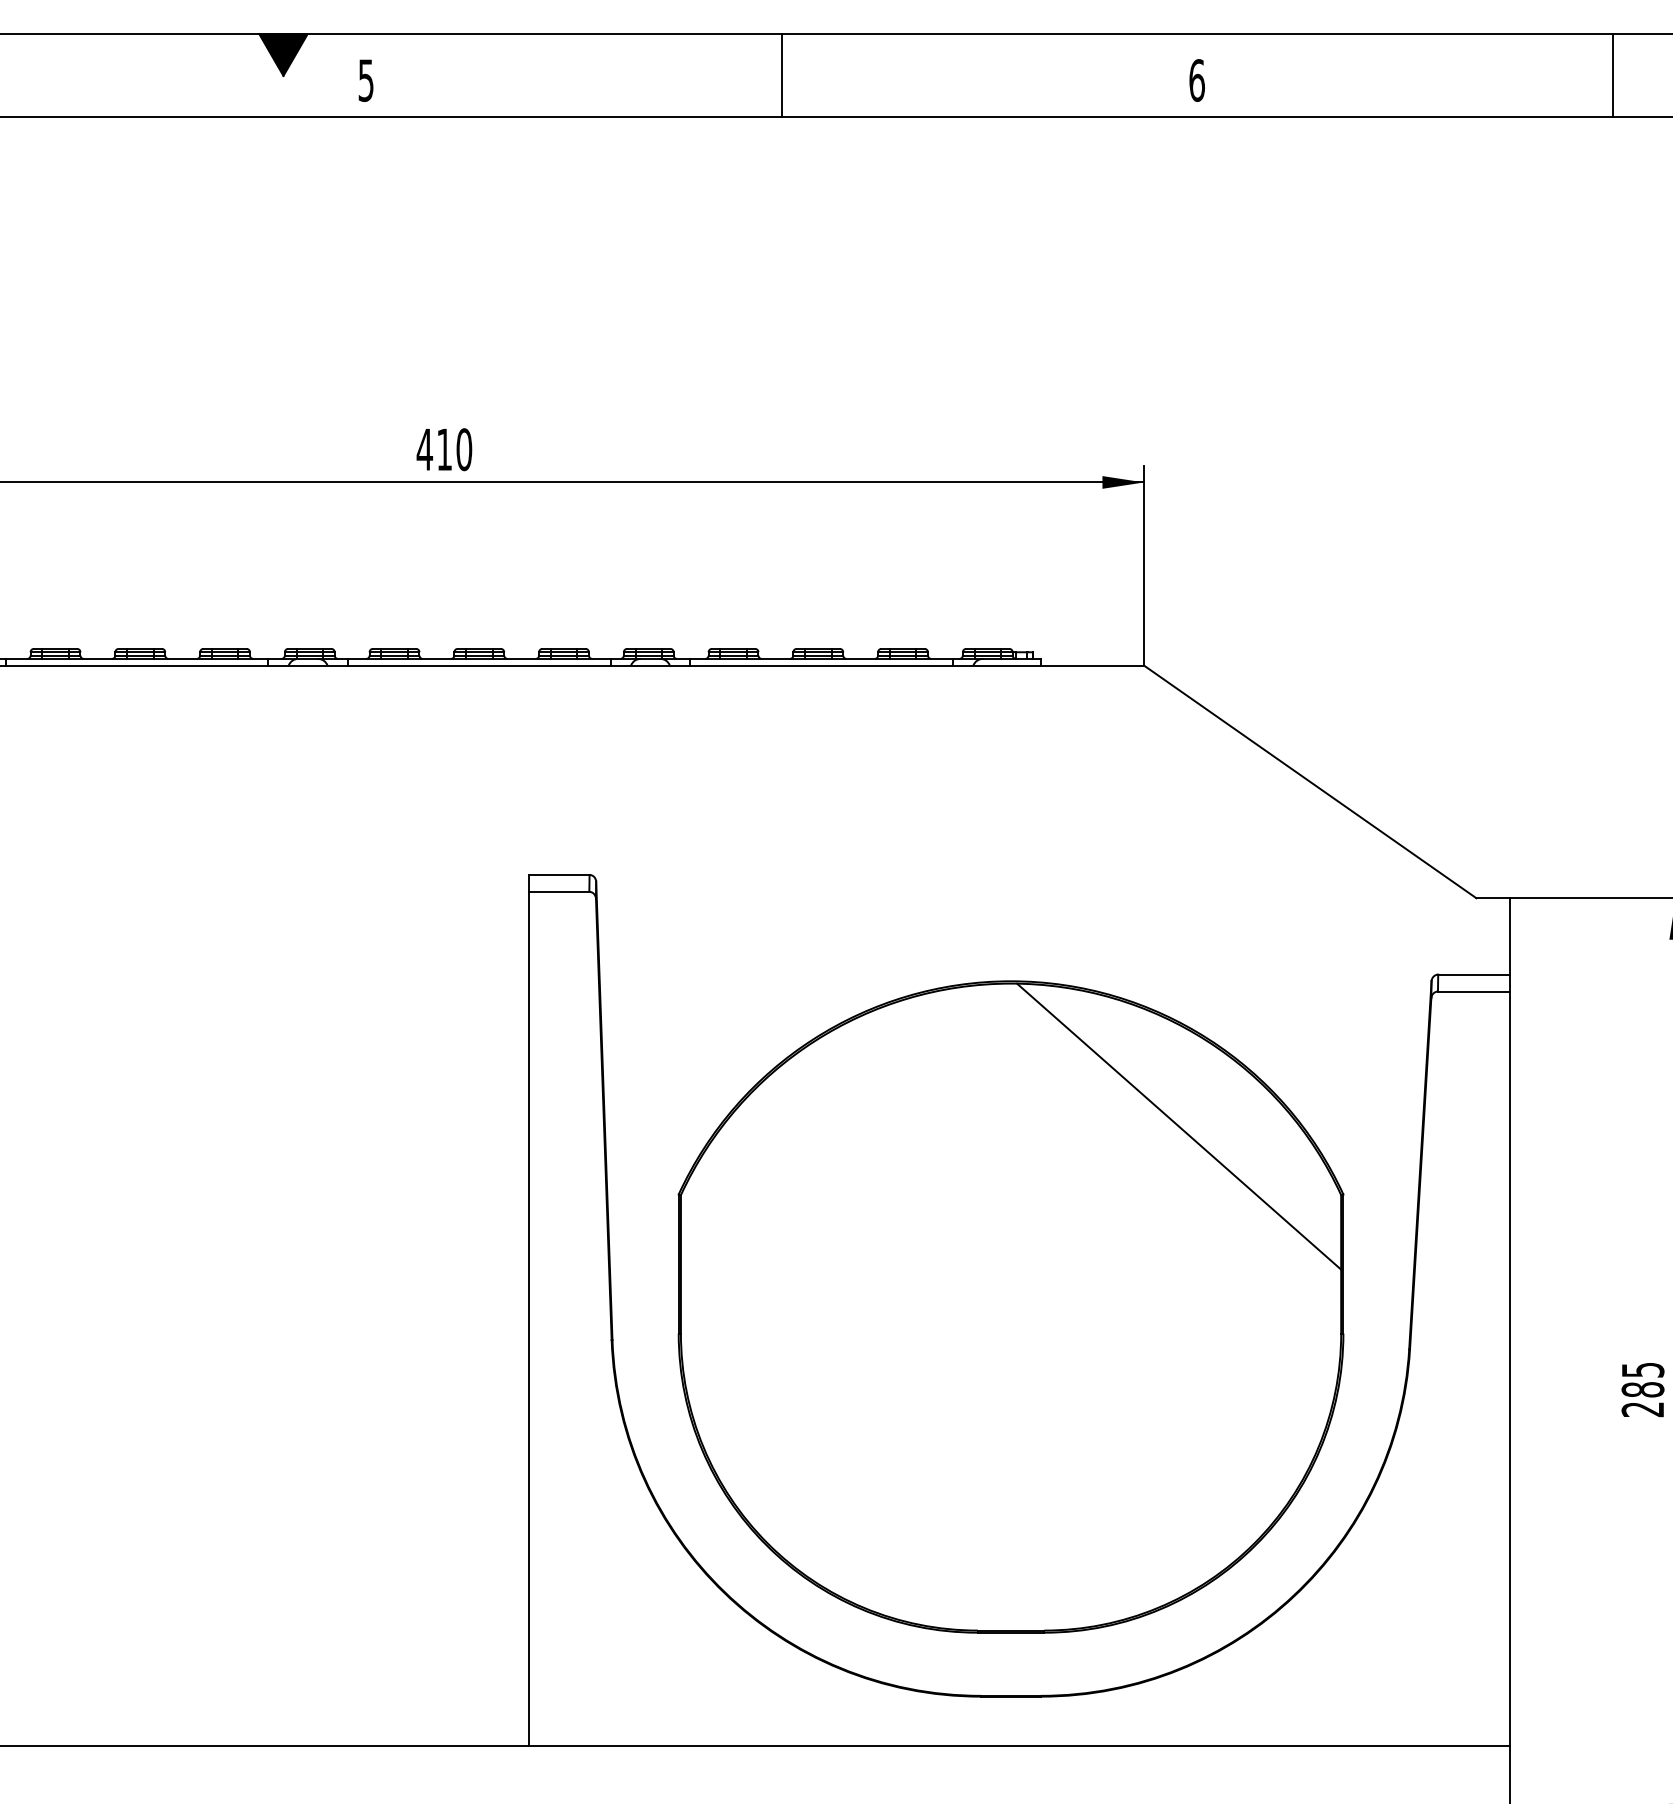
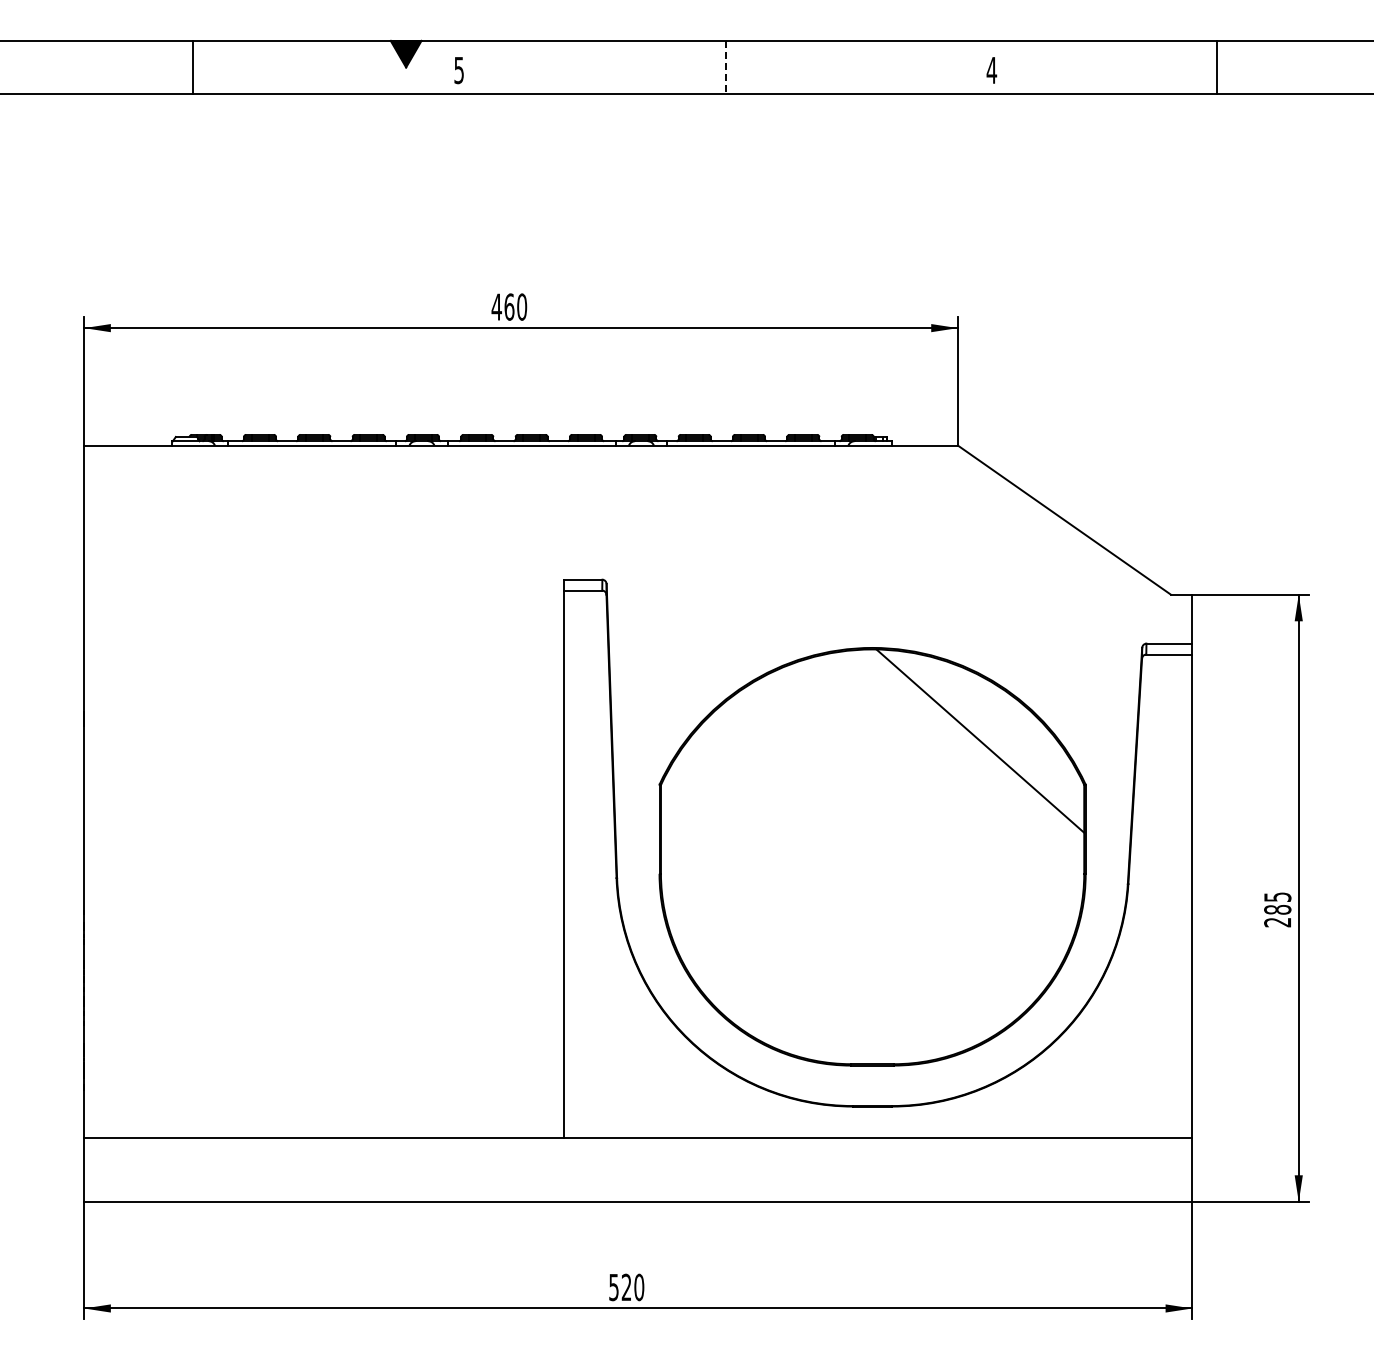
line: (781, 75) -> (725, 67), solid -> dashed
line: (1612, 75) -> (1217, 67), moved
text: (1196, 80) -> (991, 70), 6 -> 4
text: (444, 448) -> (509, 306), 410 -> 460

